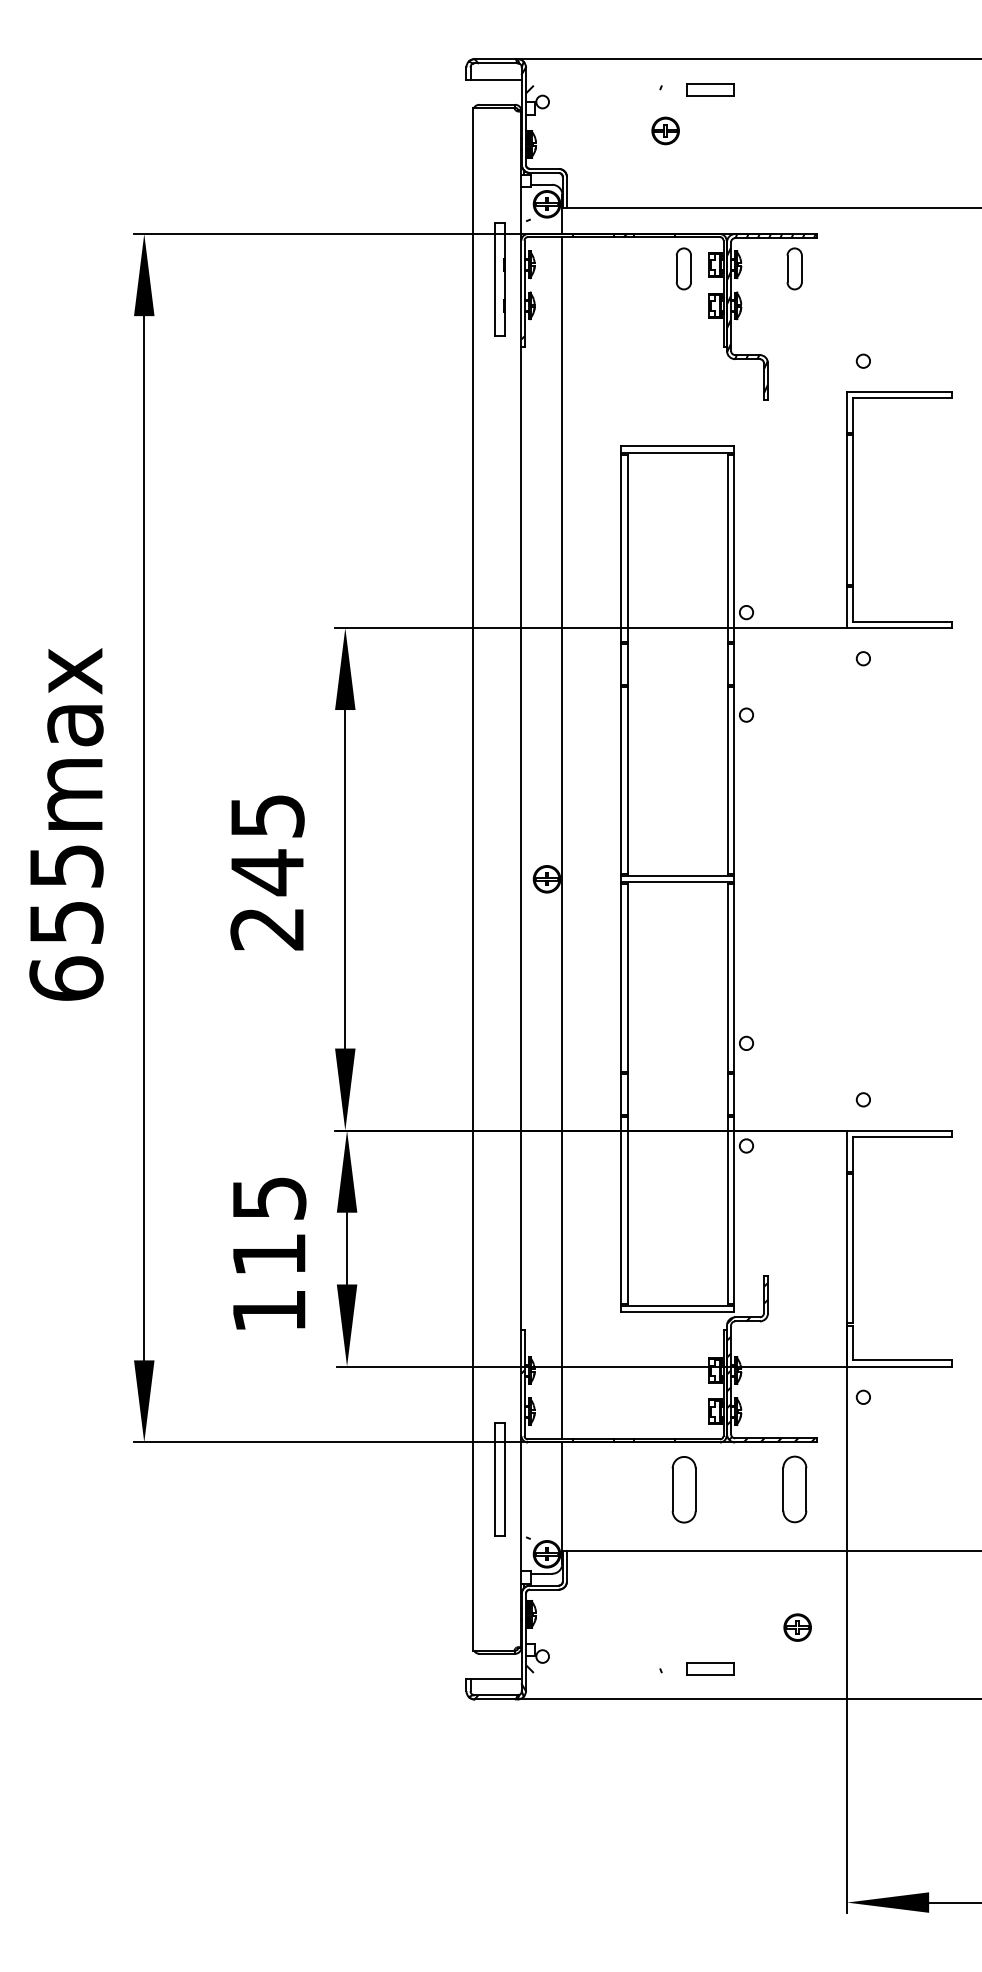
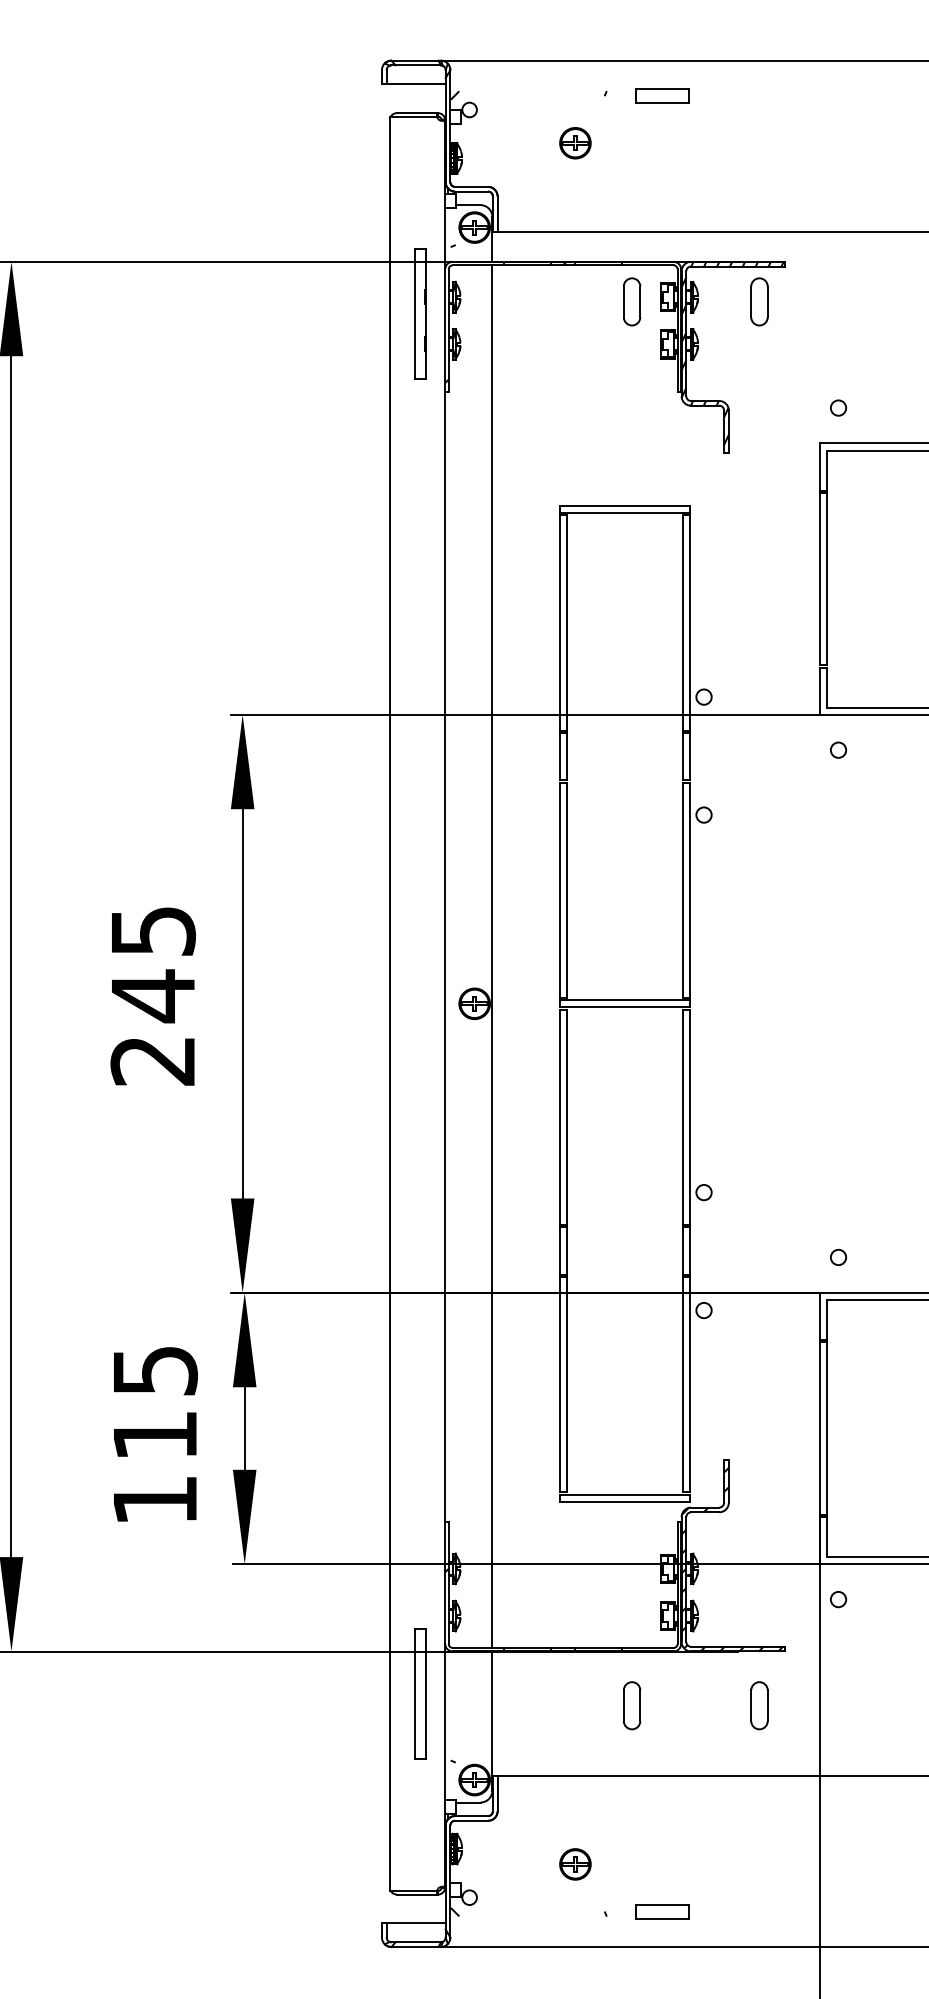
part: (665, 130) -> (575, 142), moved
part: (683, 1489) -> (631, 1705), size x0.62
part: (794, 1489) -> (759, 1705), size x0.62
part: (797, 1627) -> (575, 1864), moved

